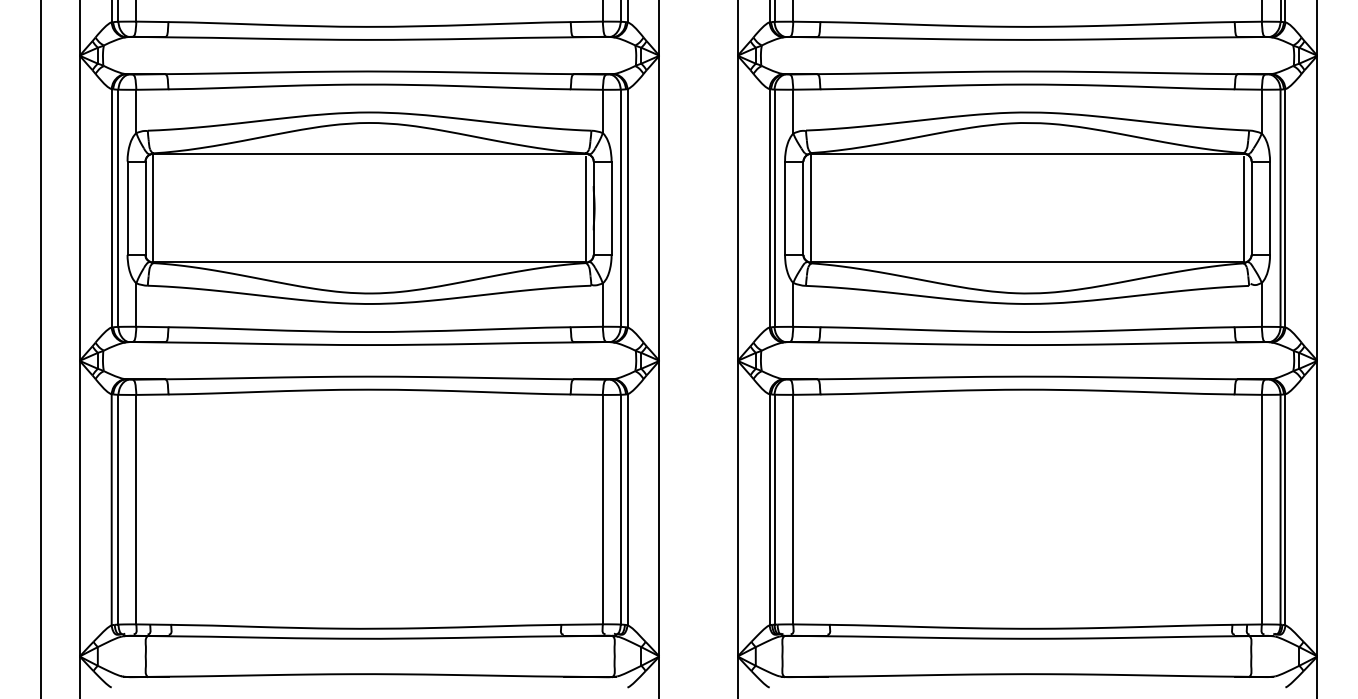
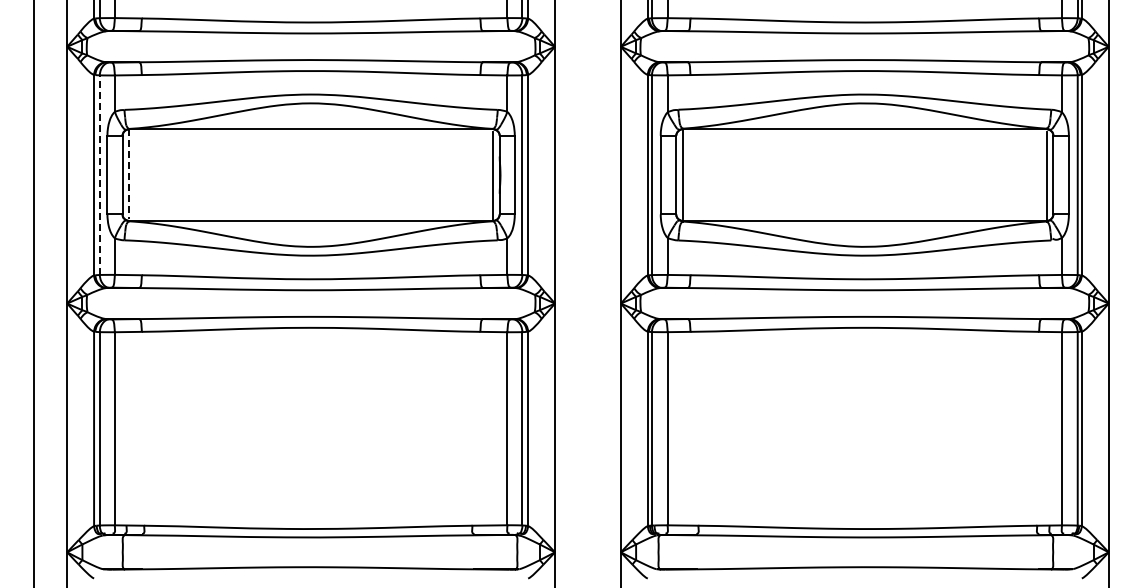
line: (152, 206) -> (128, 173), solid -> dashed
line: (118, 208) -> (99, 175), solid -> dashed

